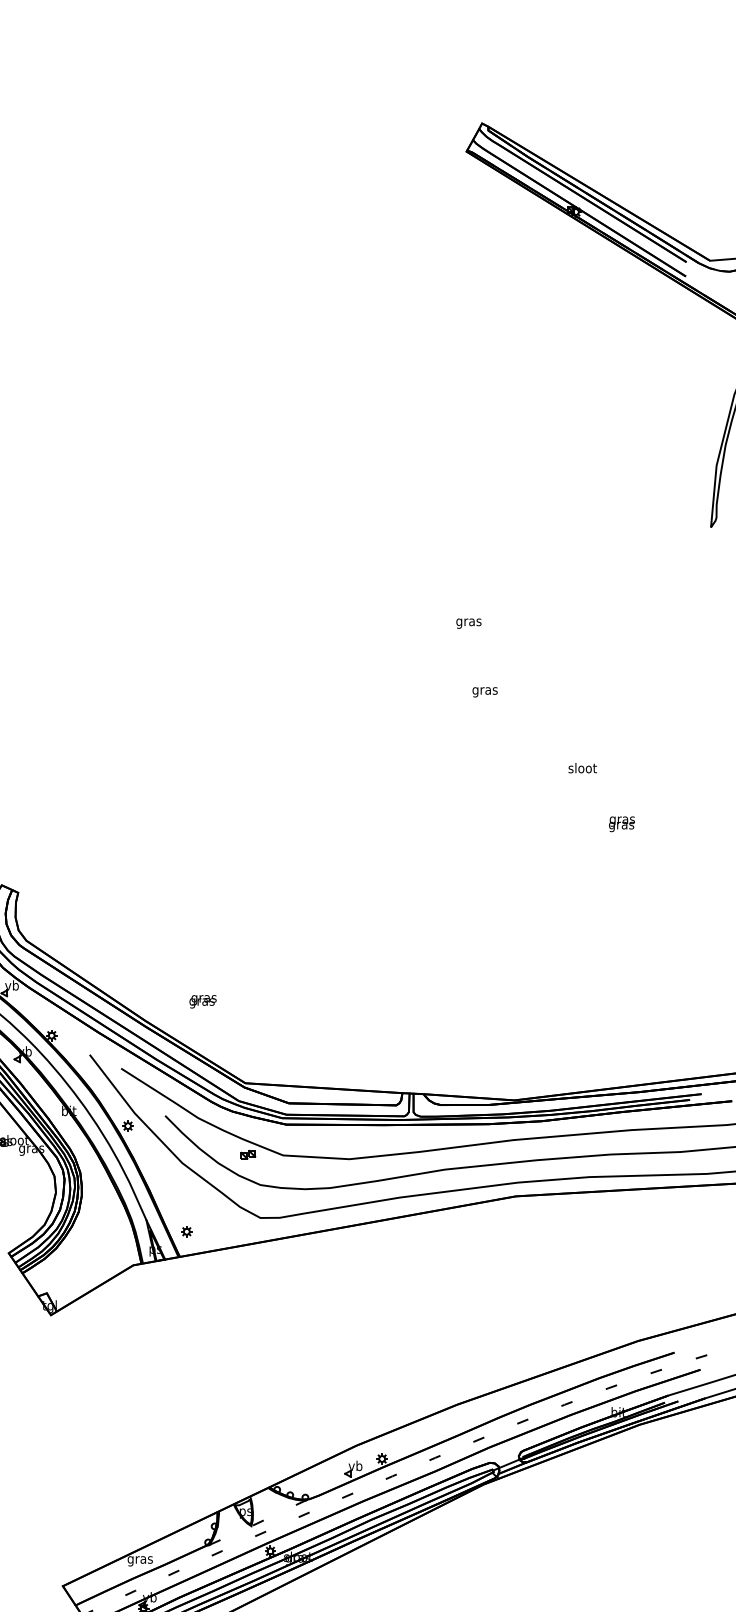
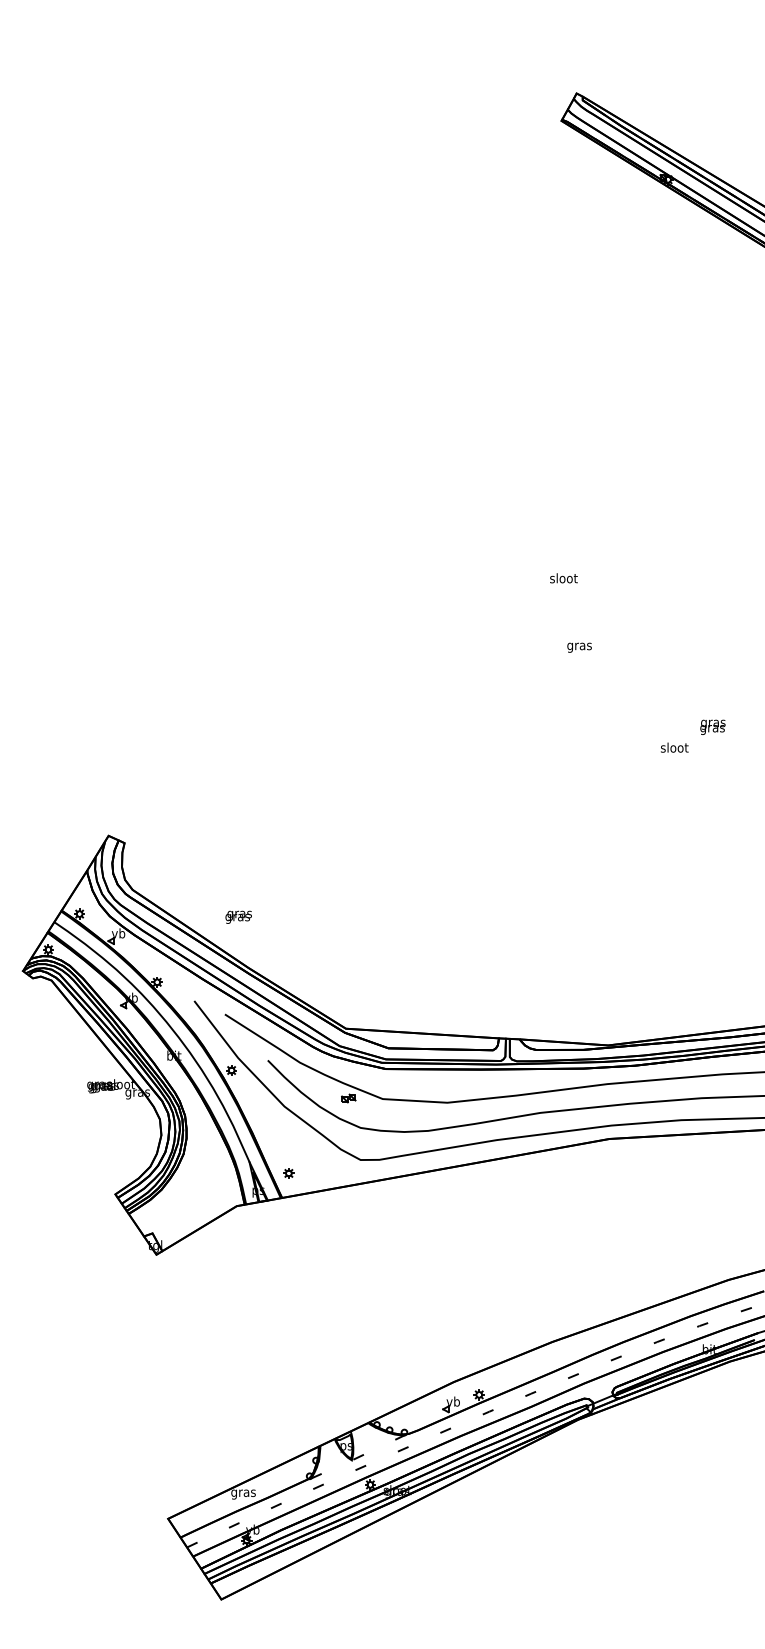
text: (468, 622) -> (563, 579), gras -> sloot
text: (582, 767) -> (674, 747), moved
text: (621, 823) -> (712, 726), moved
text: (202, 1000) -> (238, 916), moved

